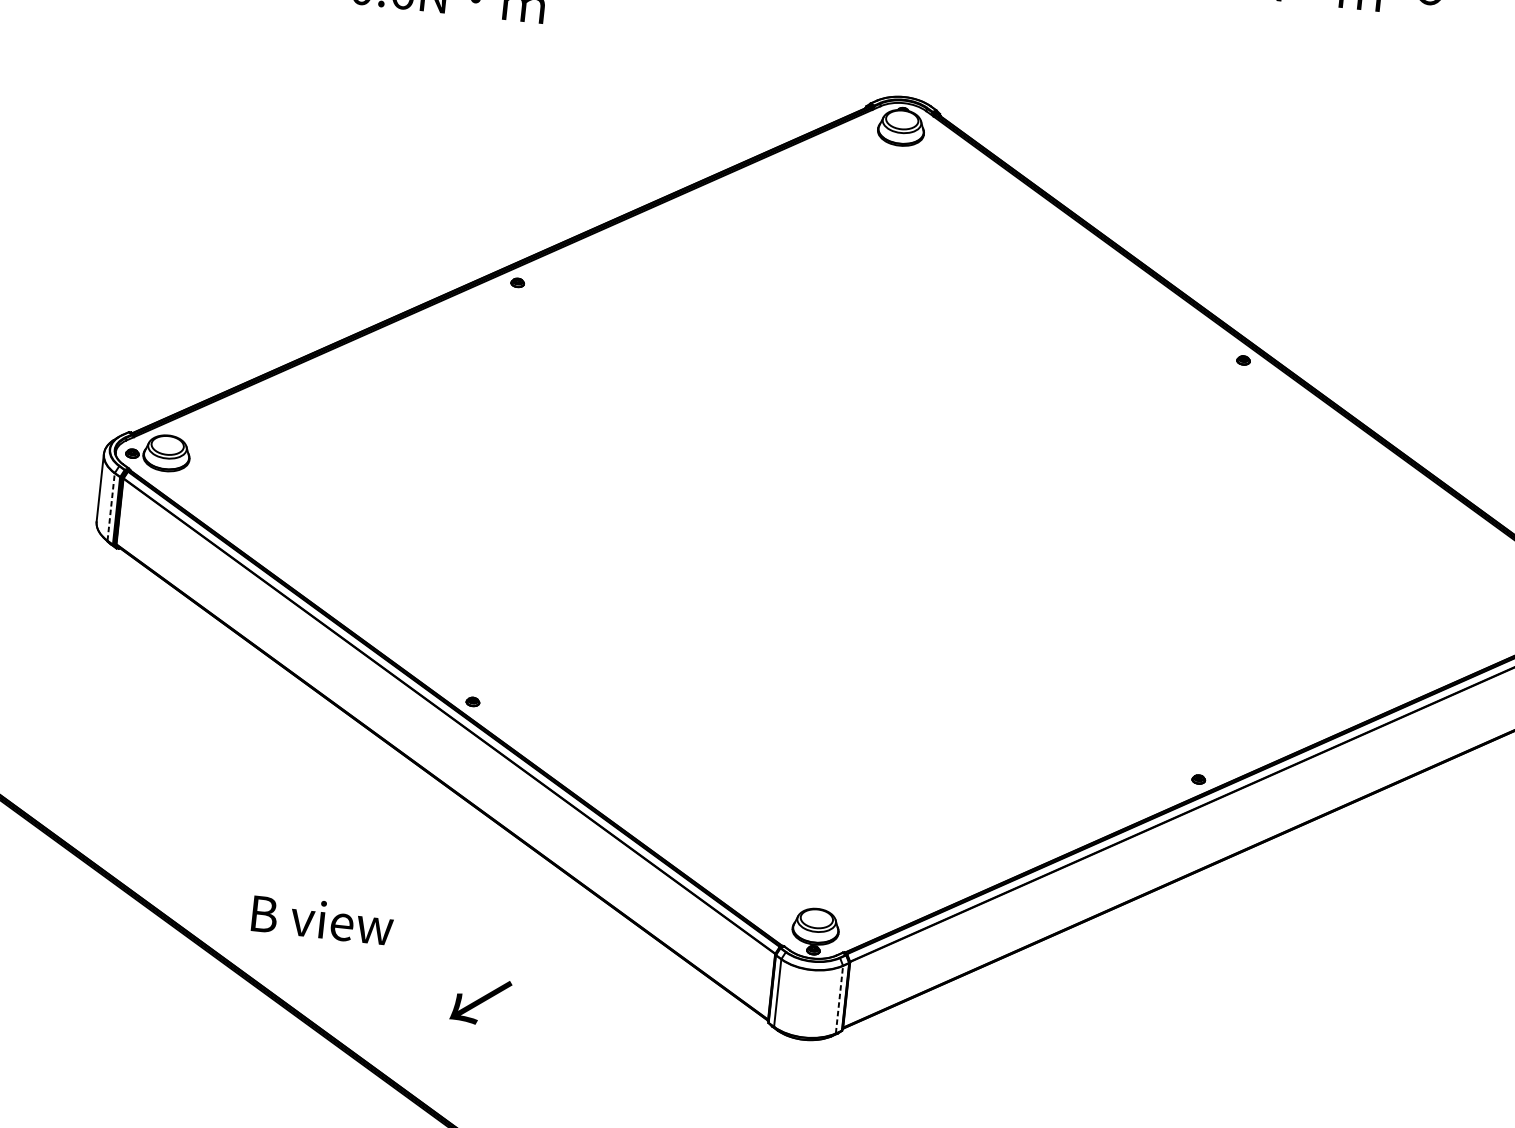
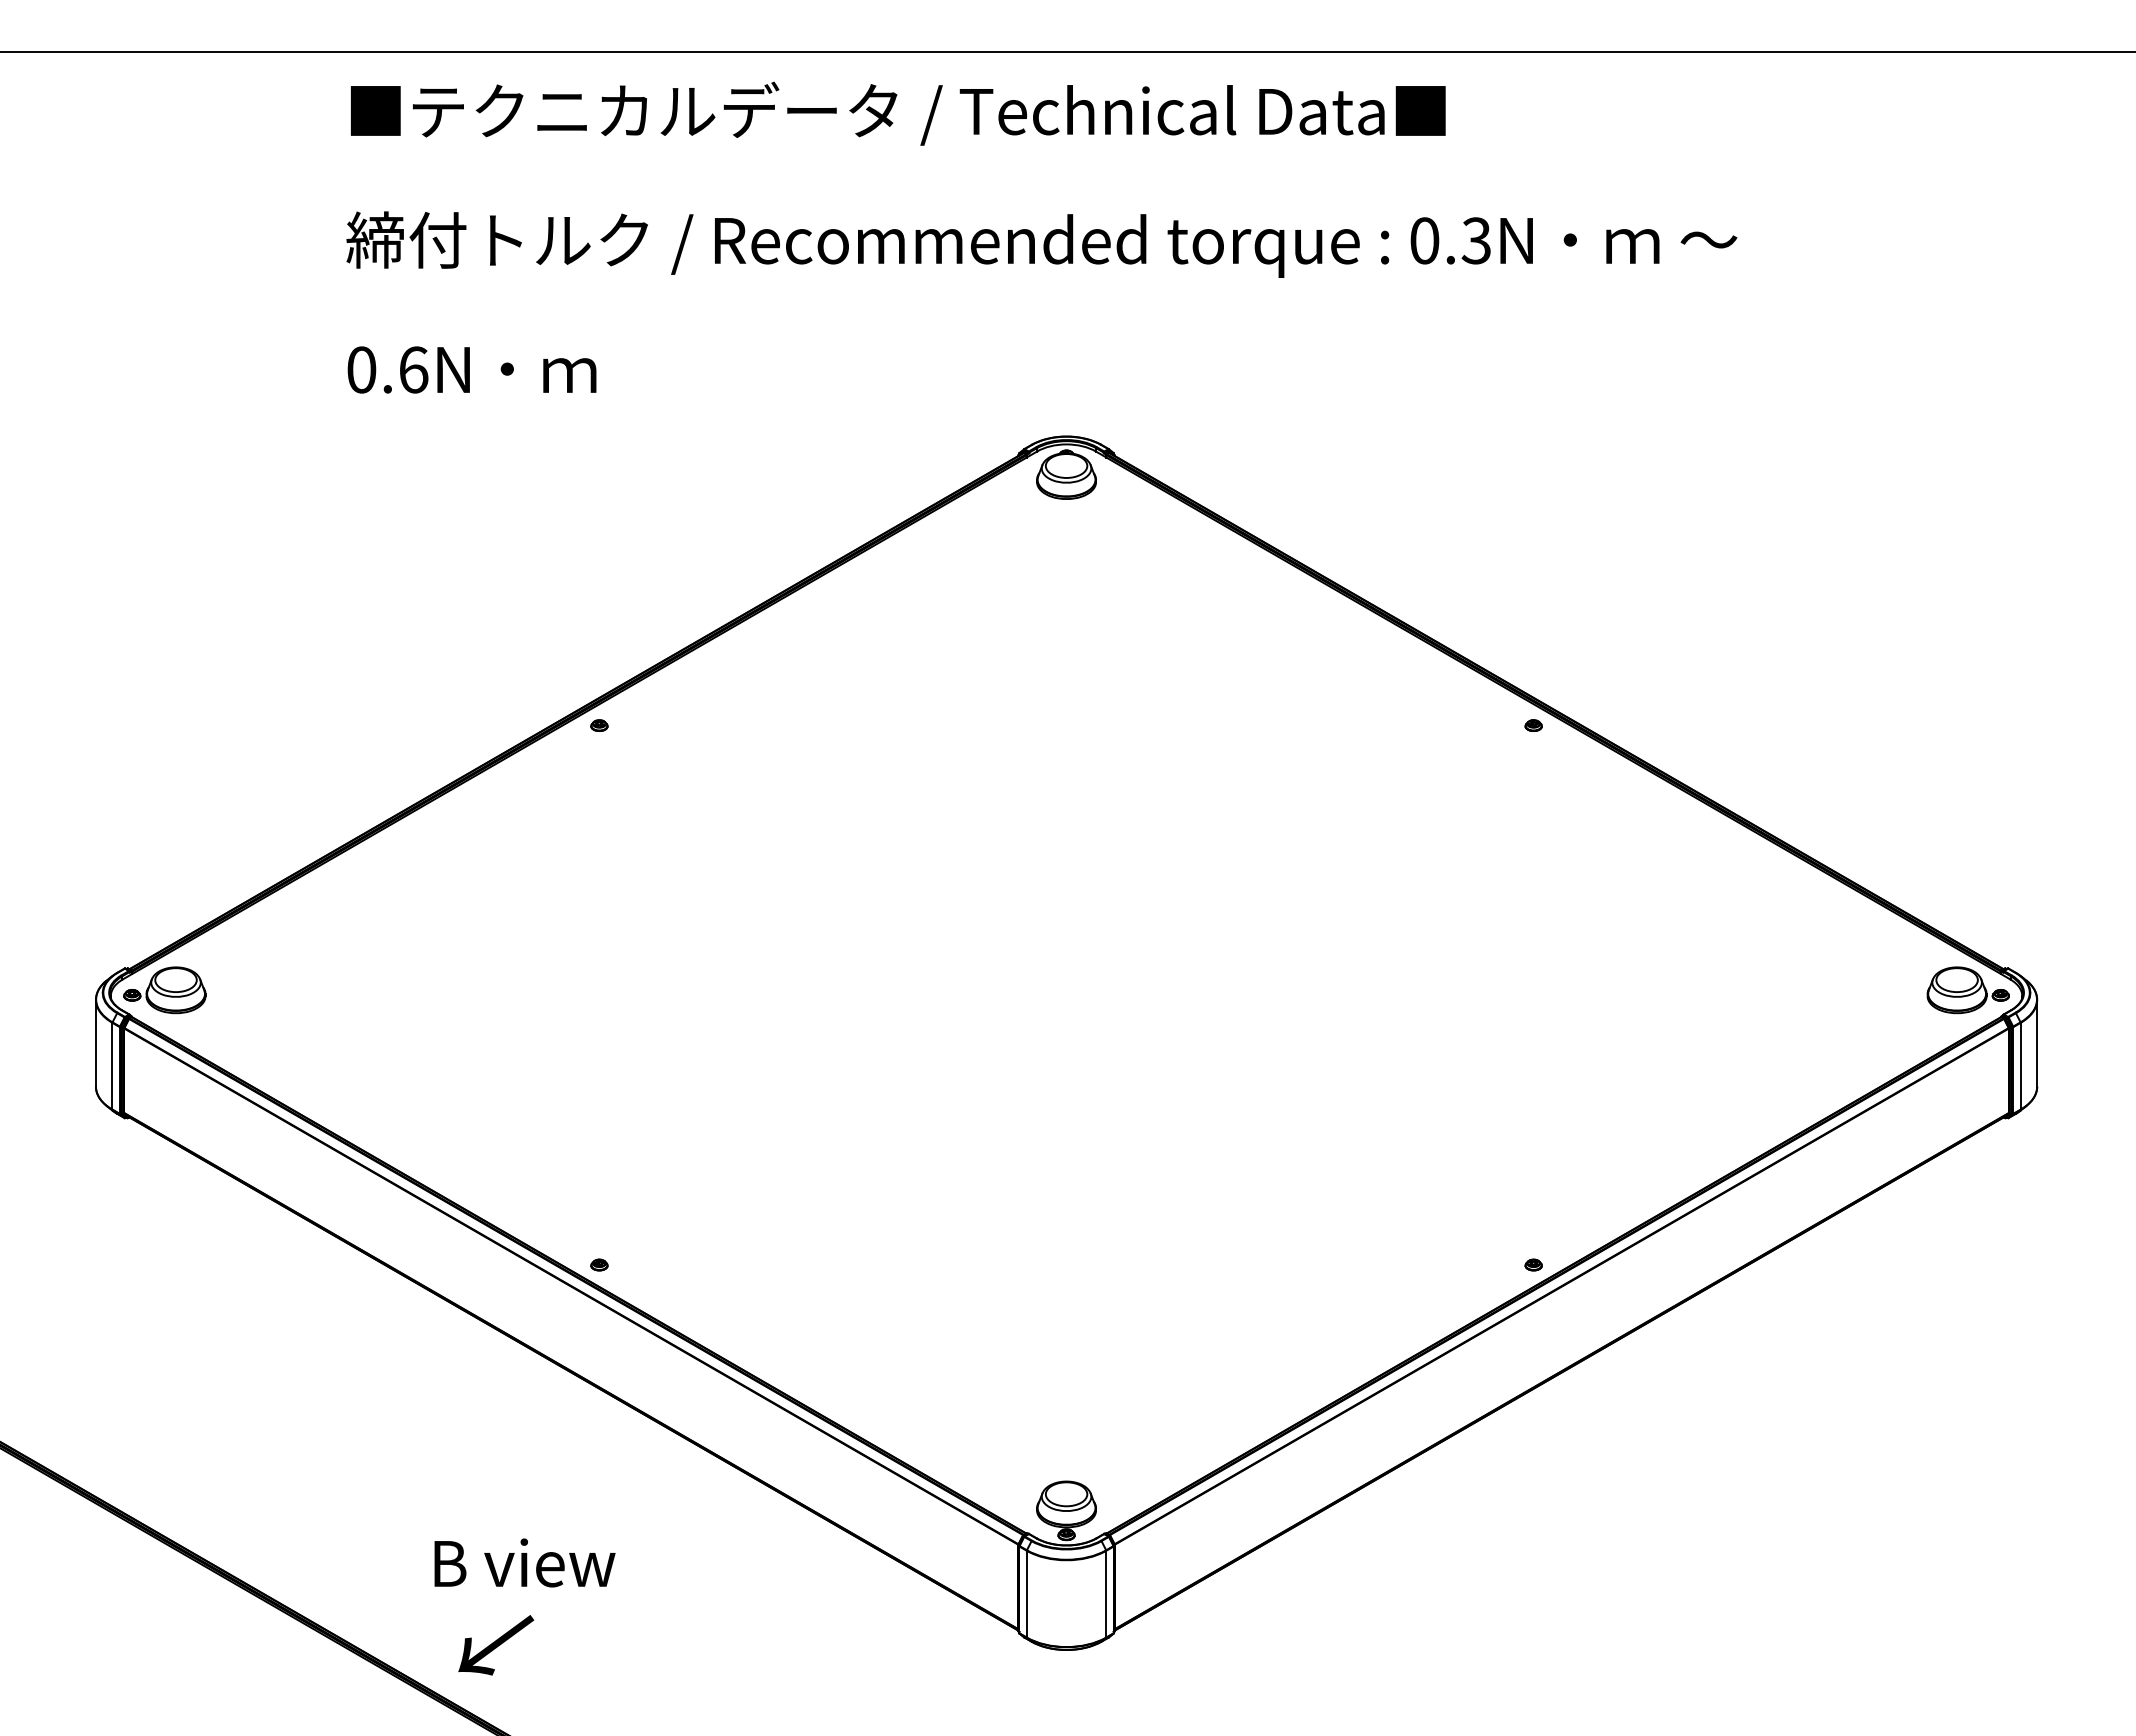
line: (111, 506) -> (112, 1065), dashed -> solid
text: (322, 919) -> (524, 1562), moved
line: (839, 999) -> (1106, 1593), dashed -> solid
text: (481, 1001) -> (496, 1645), moved

